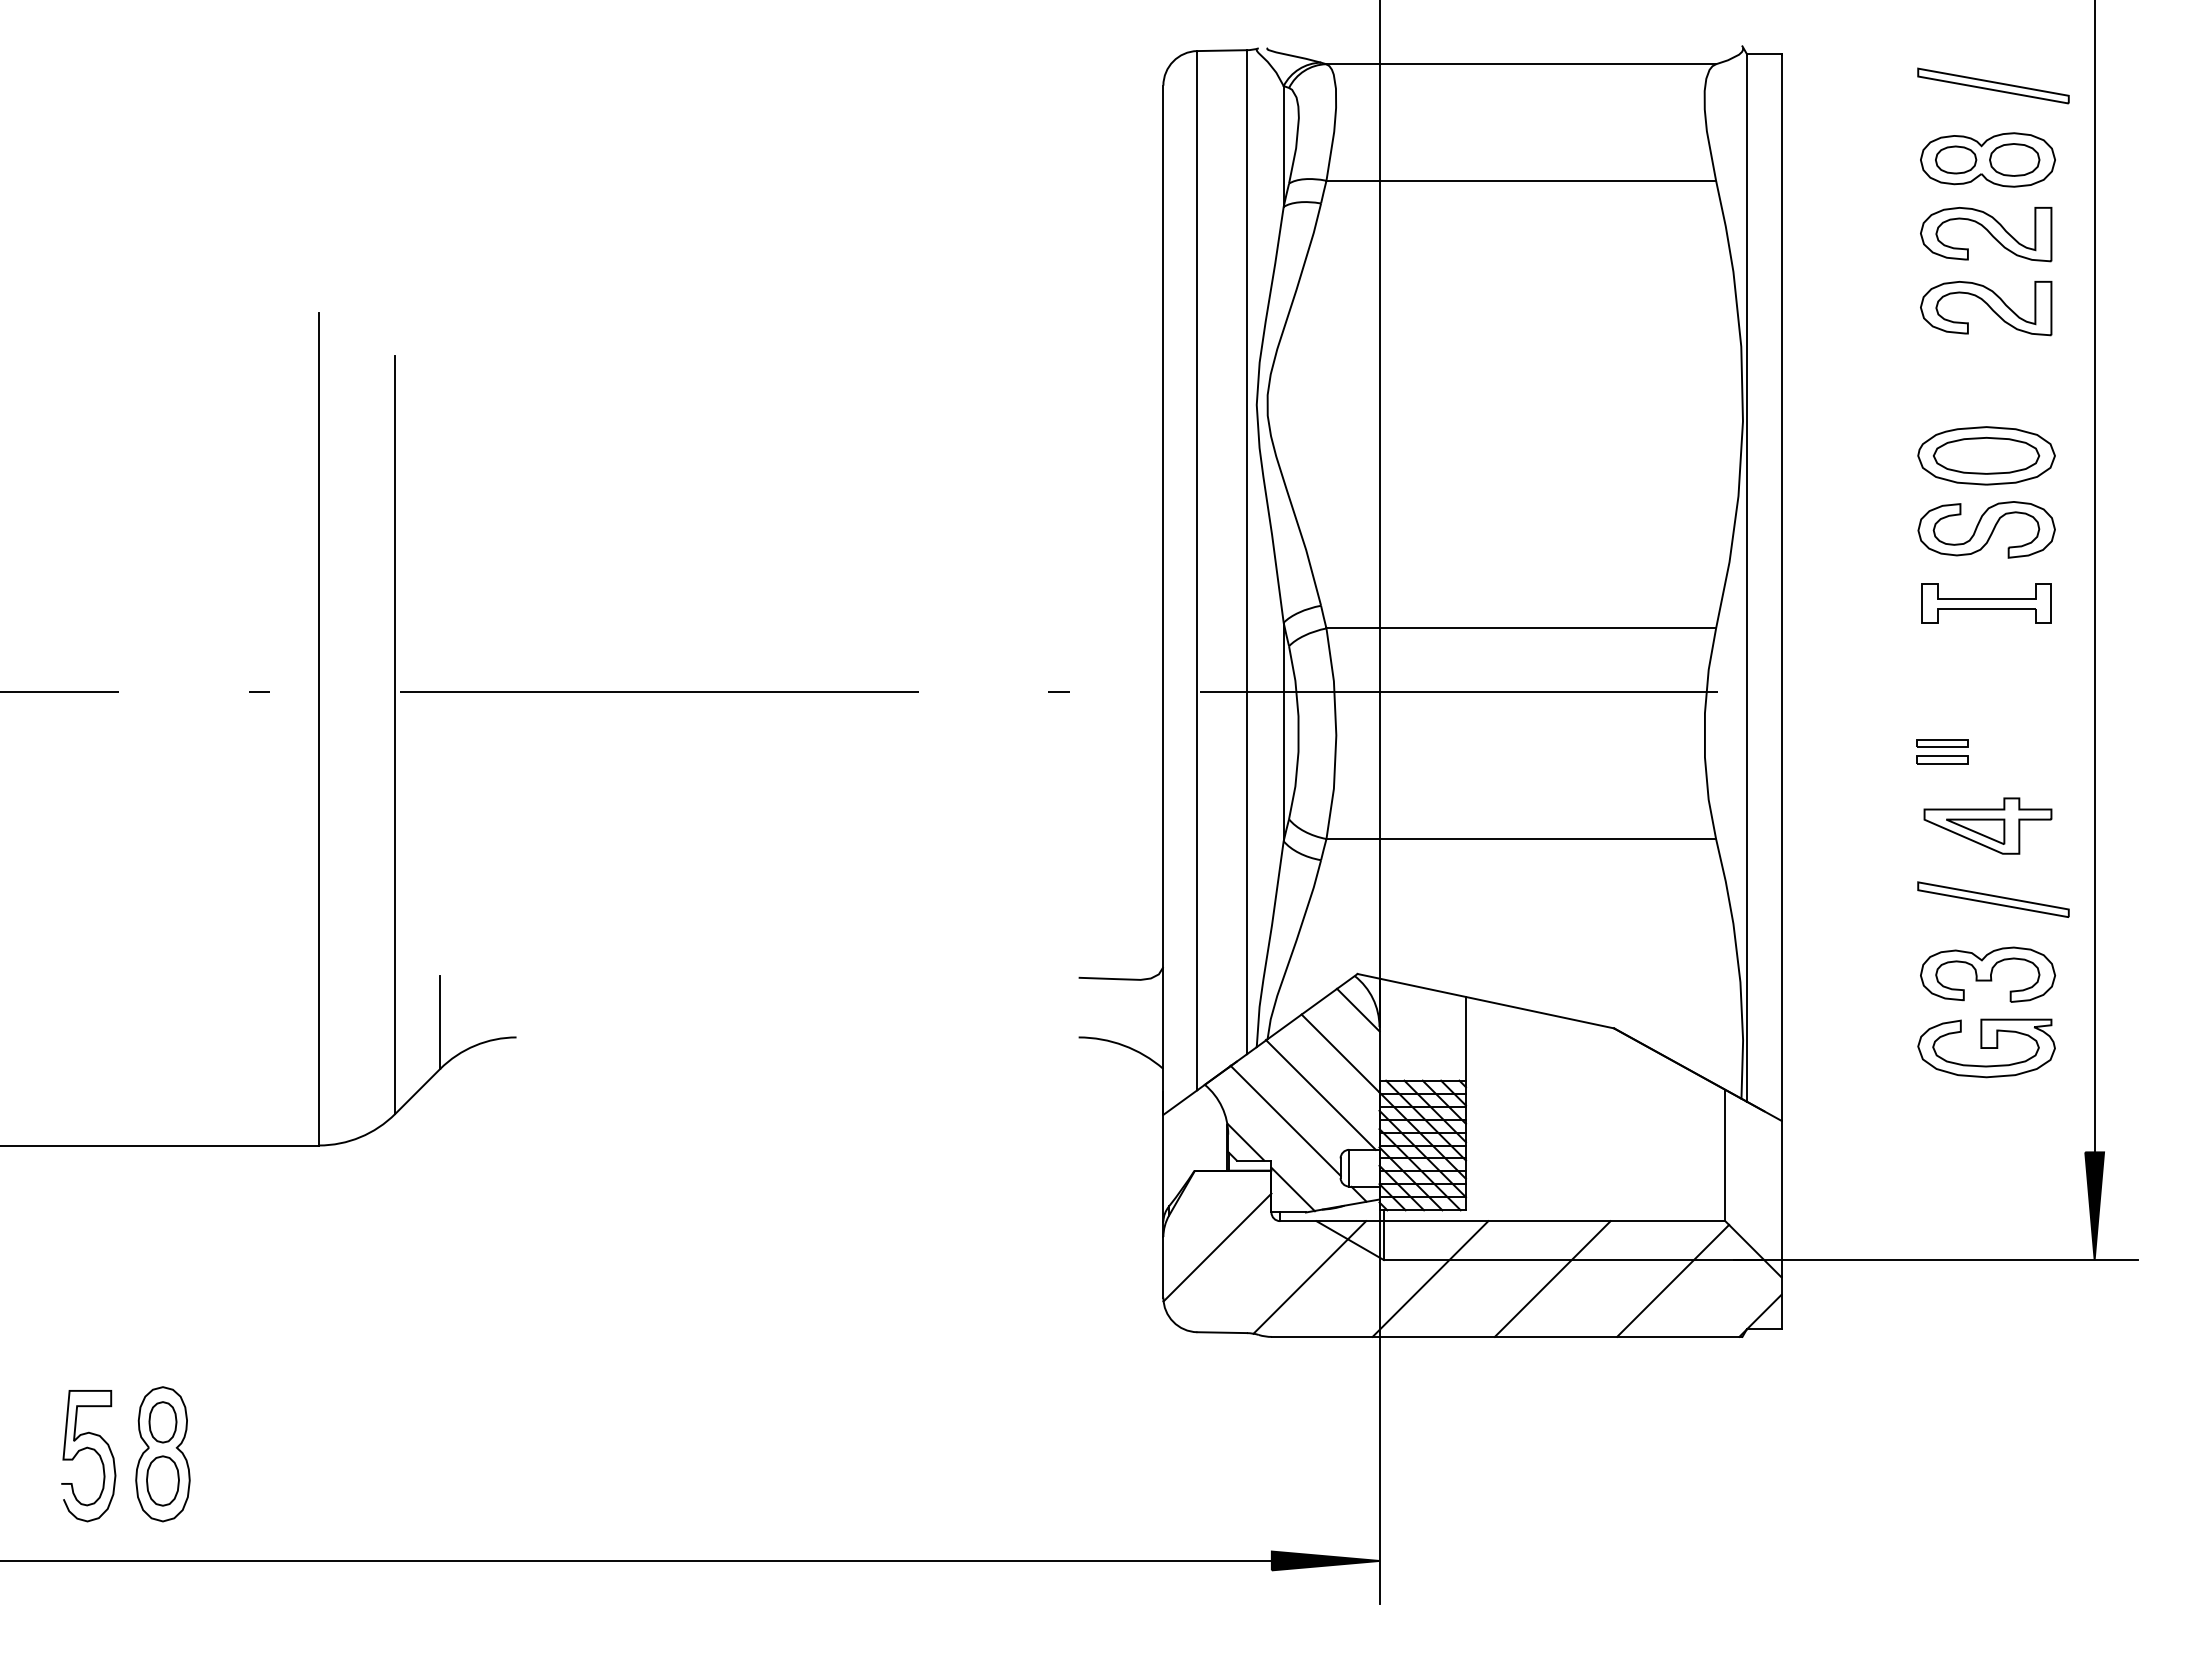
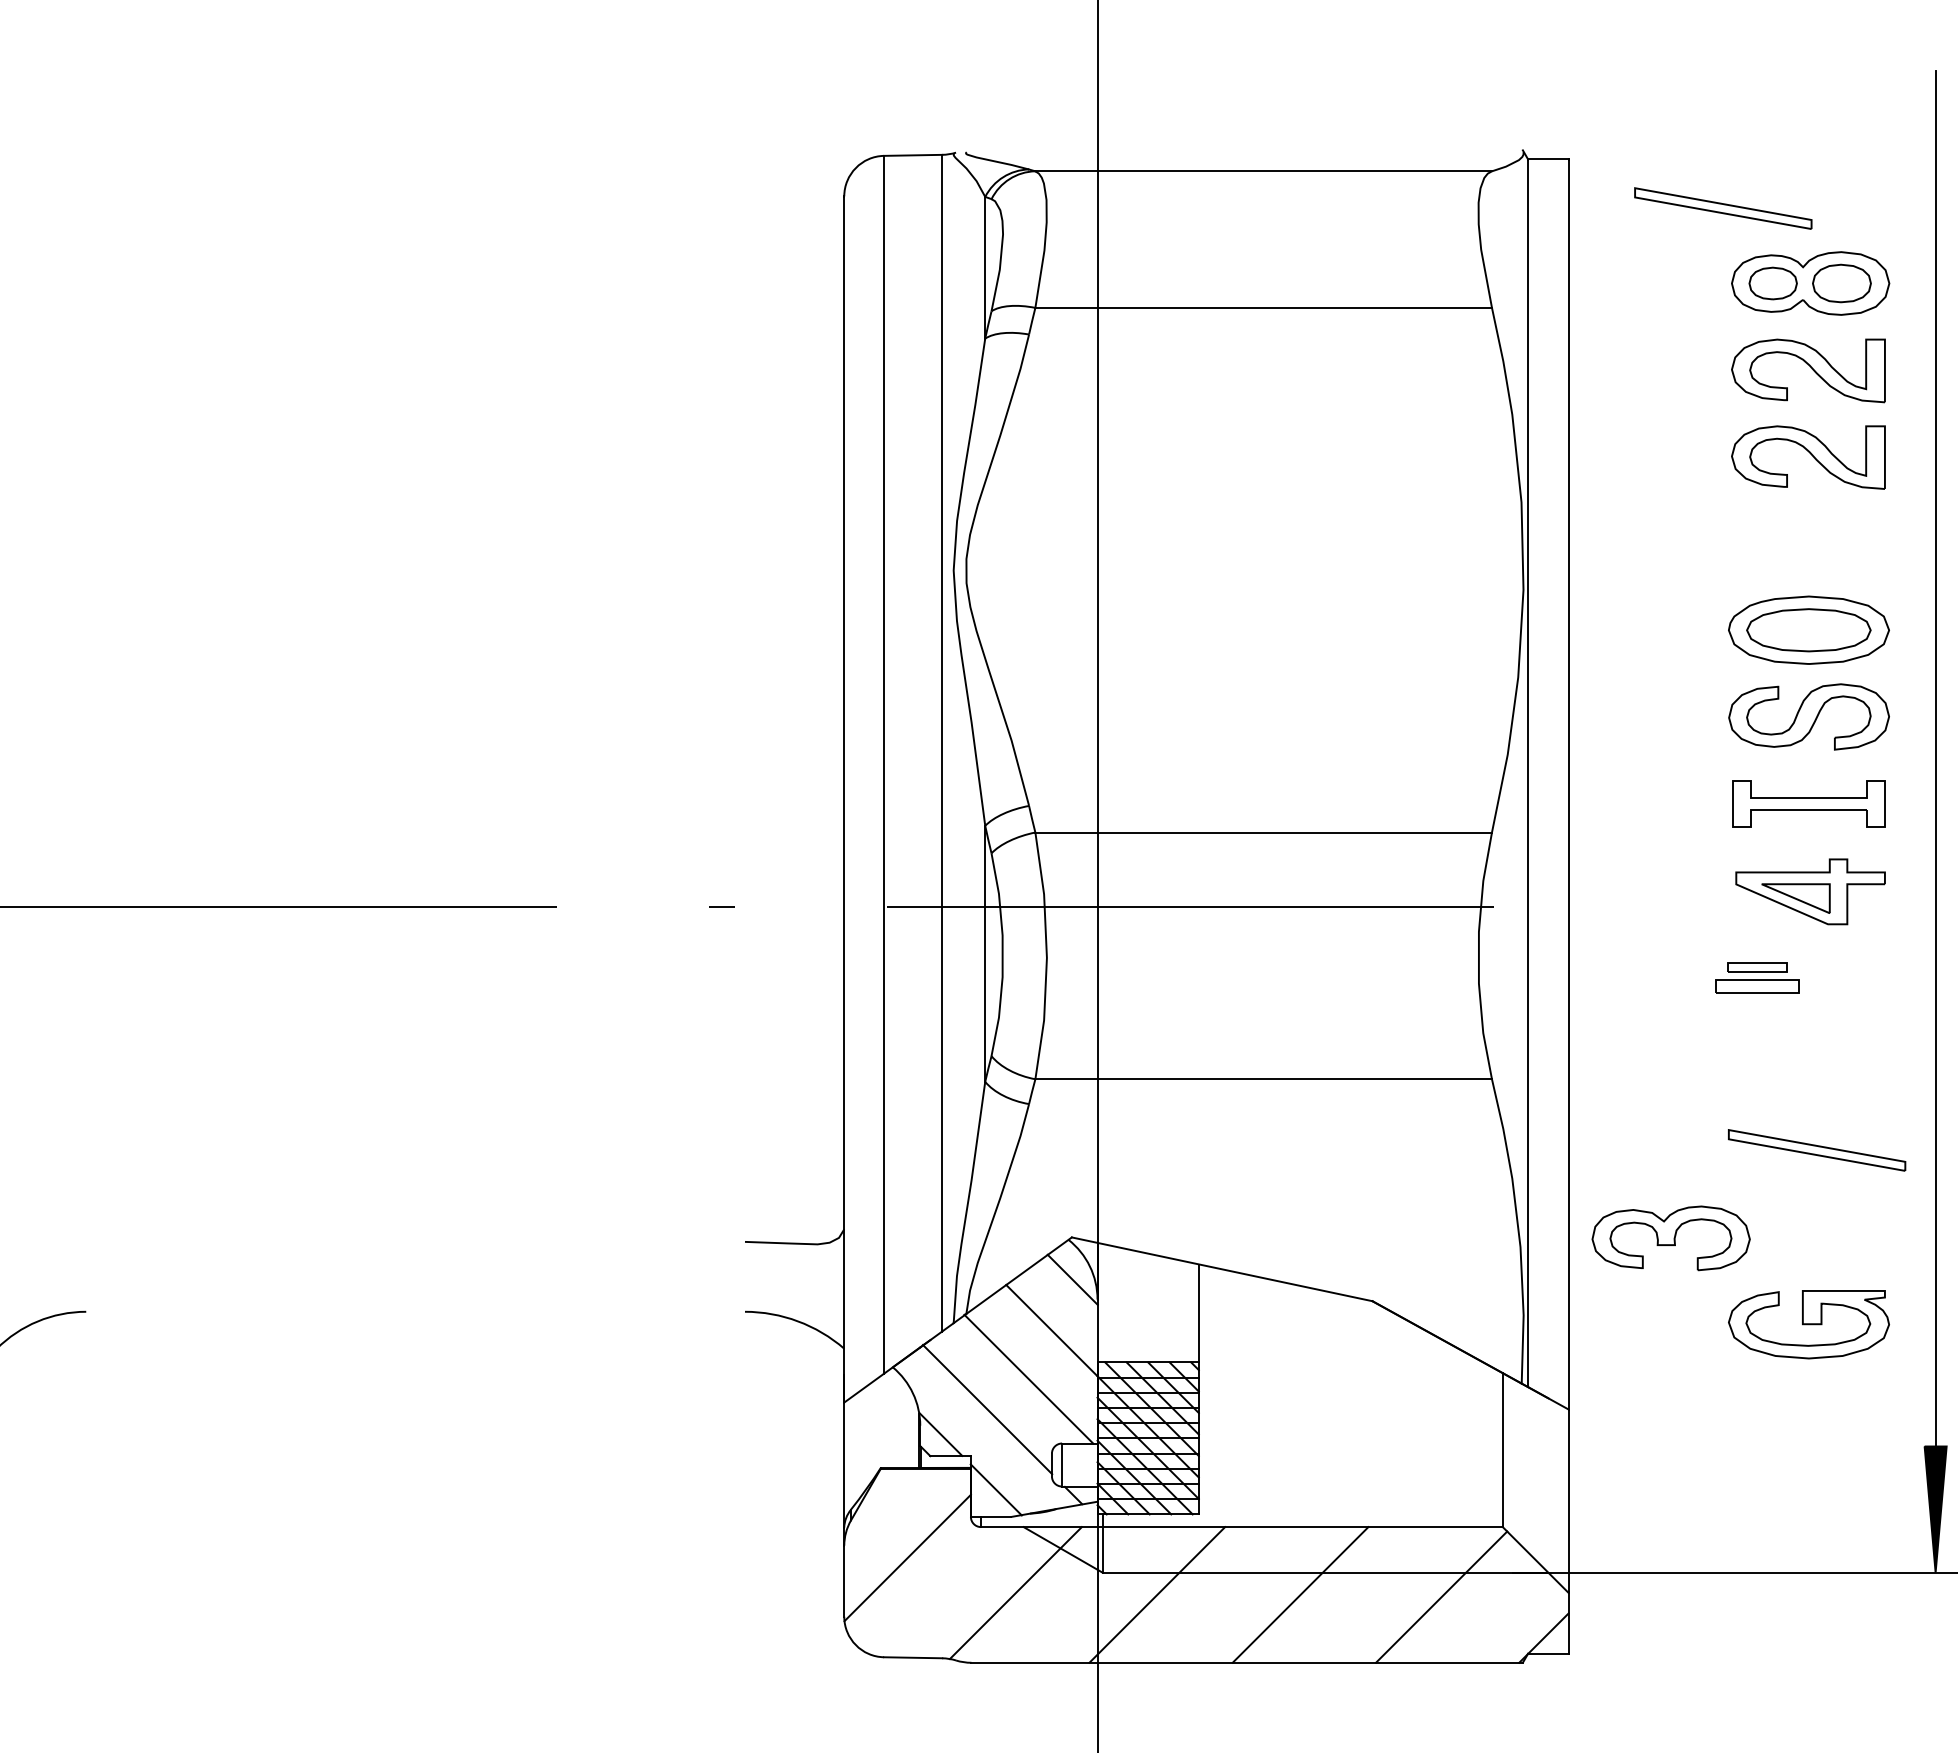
part: (1993, 85) -> (1723, 207), moved
part: (1942, 759) -> (1757, 986), size x1.4
part: (1987, 825) -> (1810, 891), moved
part: (1988, 974) -> (1671, 1238), moved

